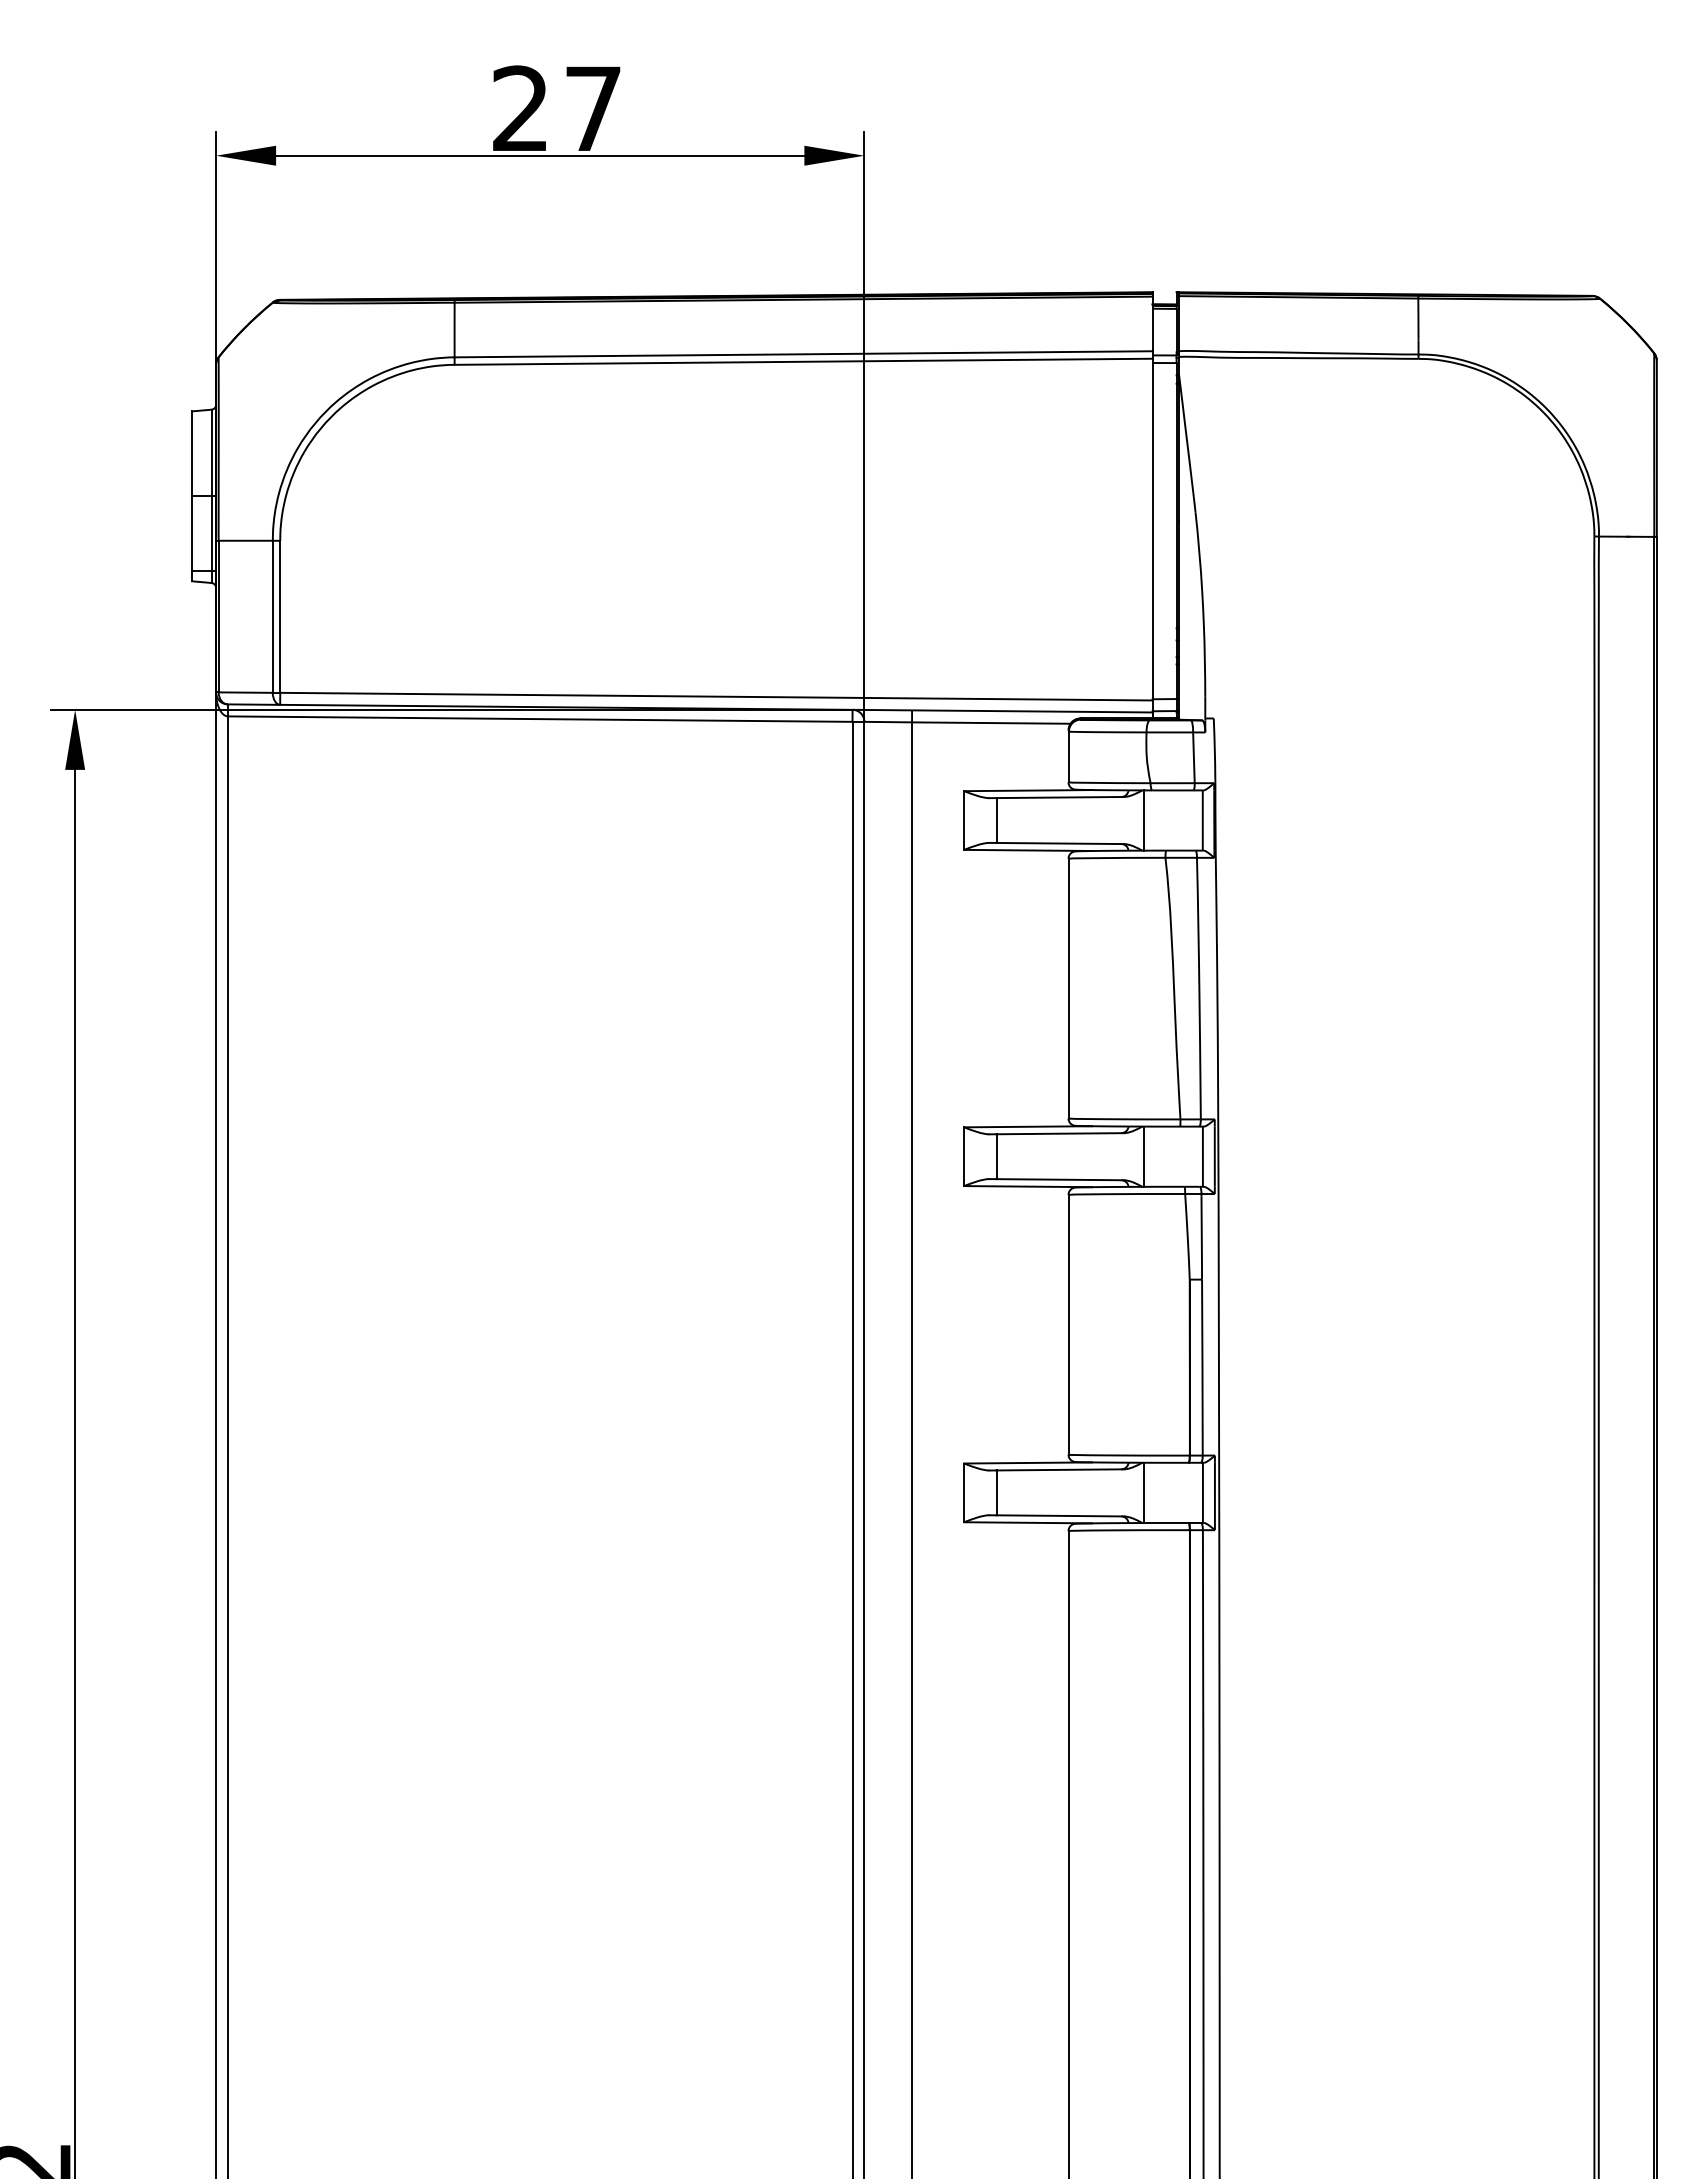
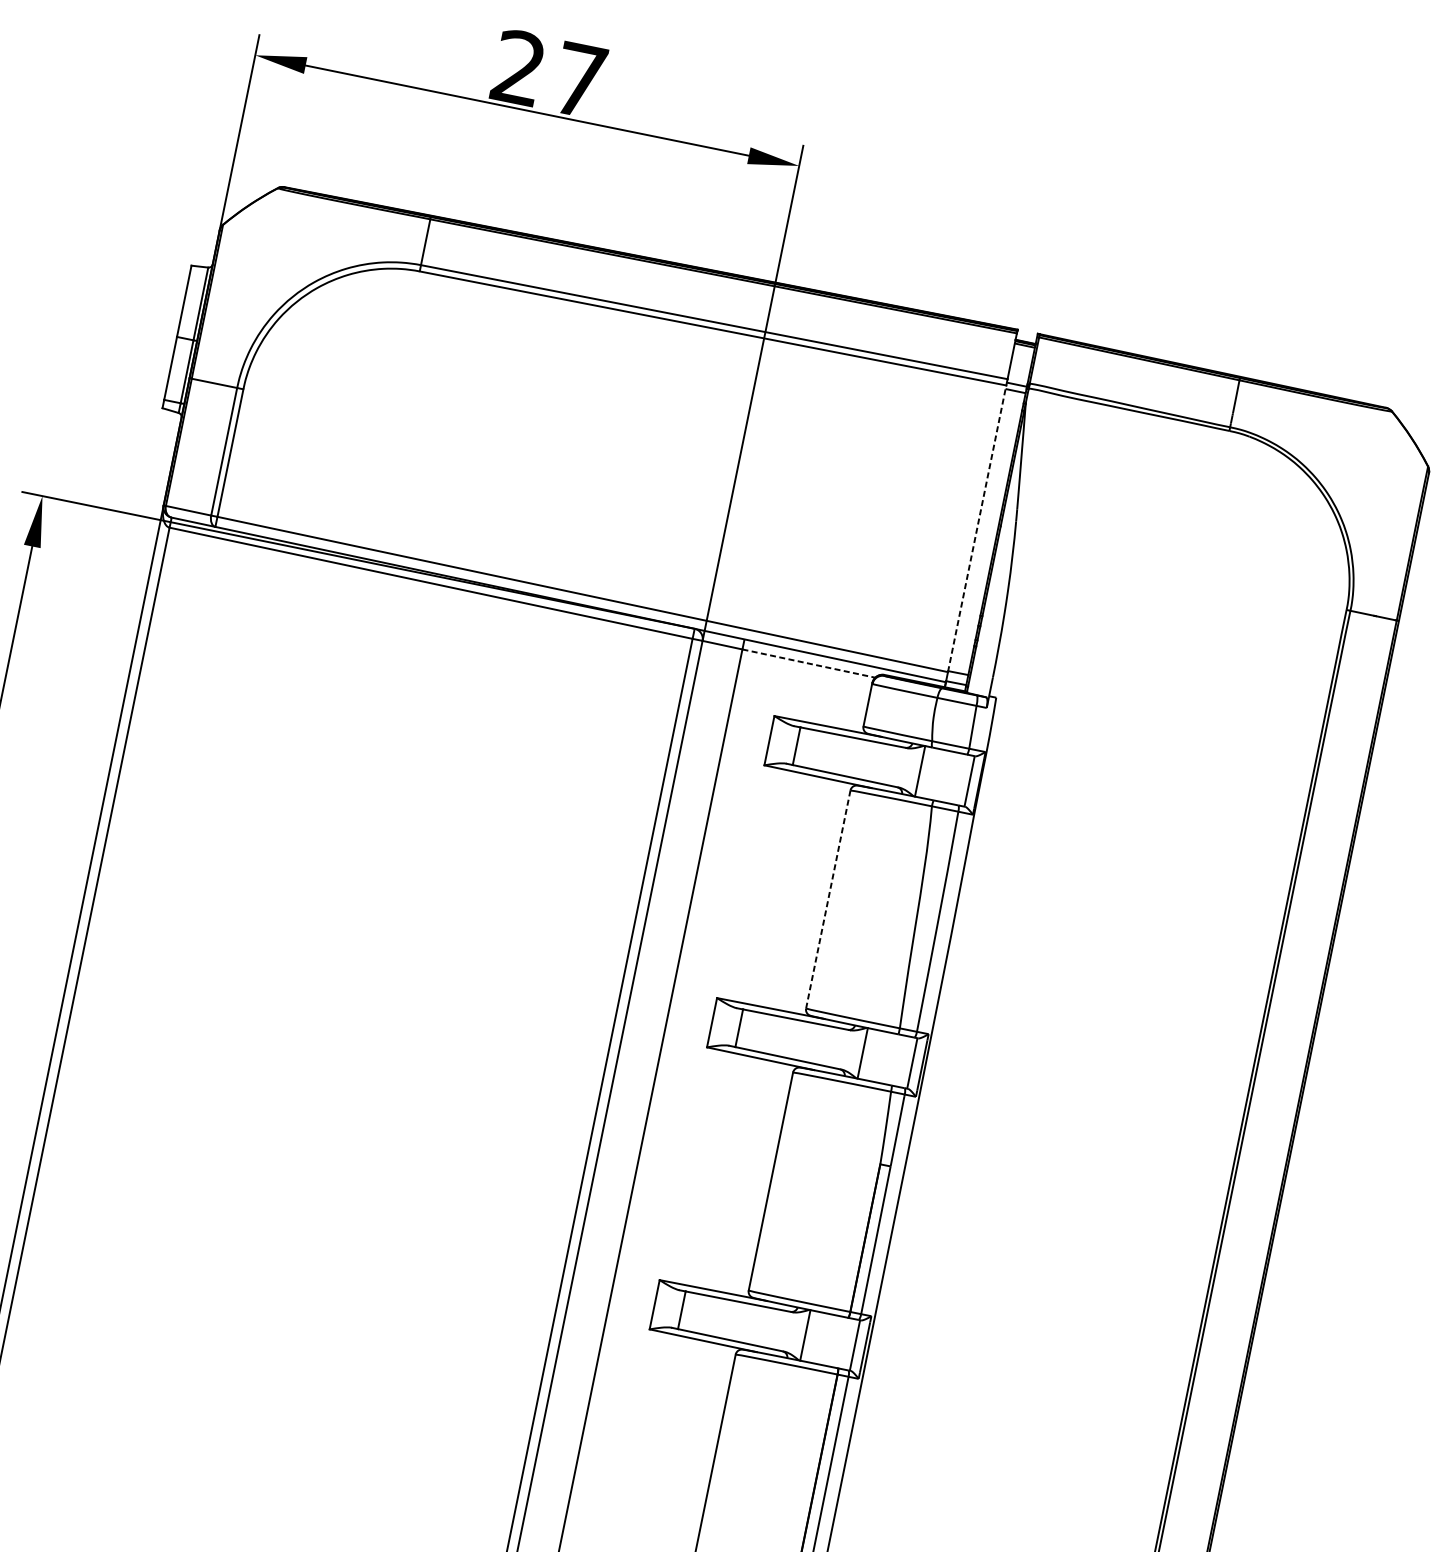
line: (1152, 529) -> (977, 528), solid -> dashed
line: (991, 723) -> (808, 663), solid -> dashed
line: (1068, 988) -> (828, 899), solid -> dashed

